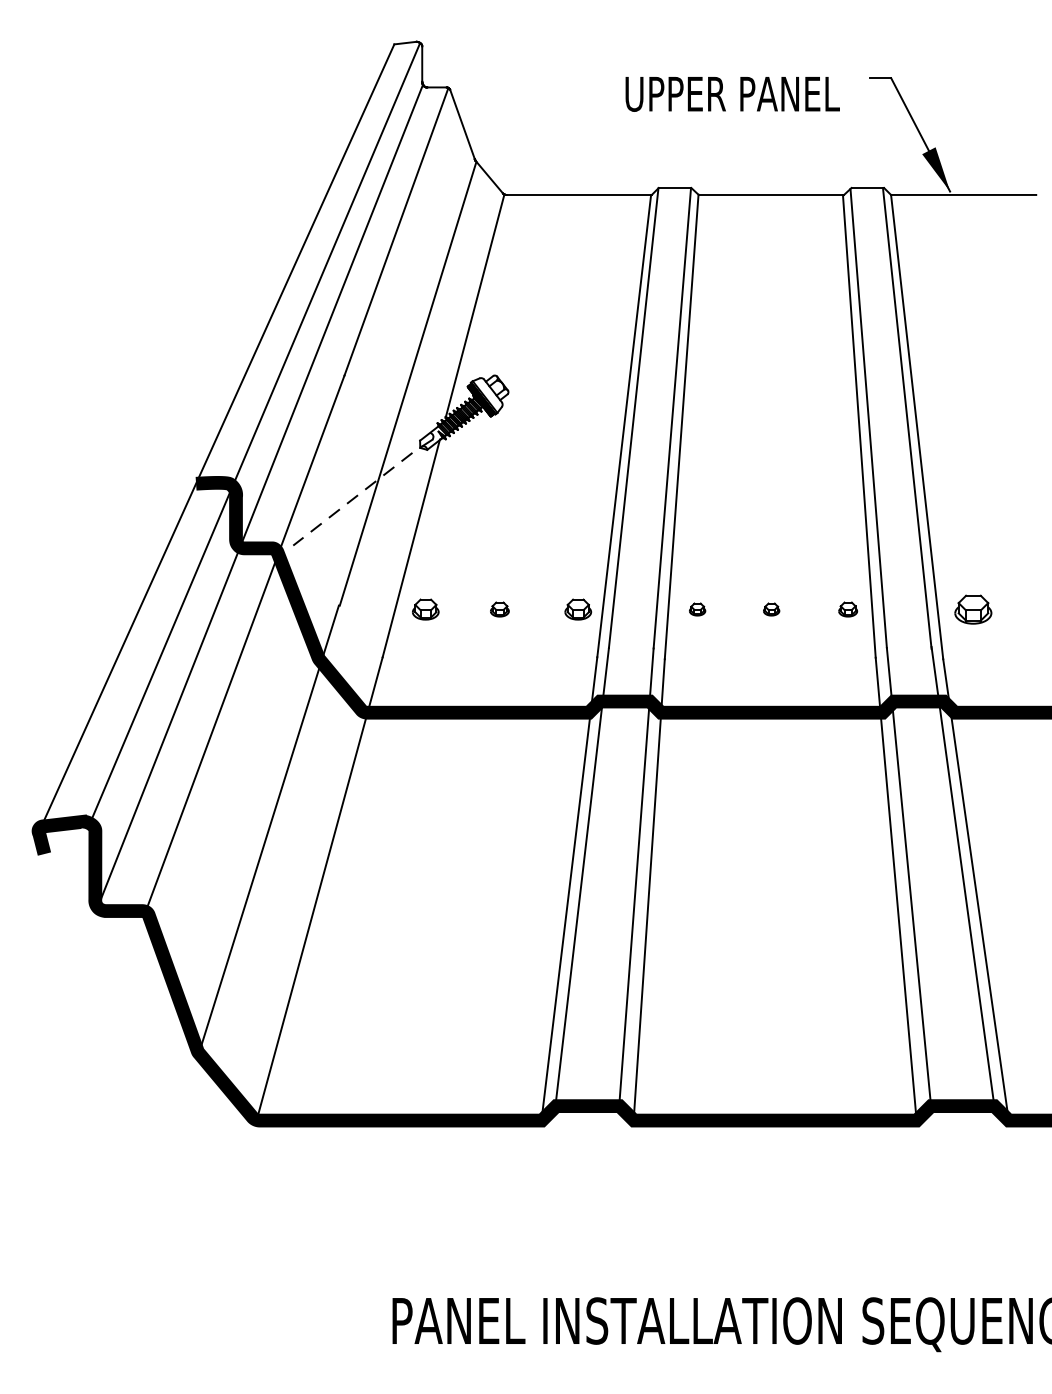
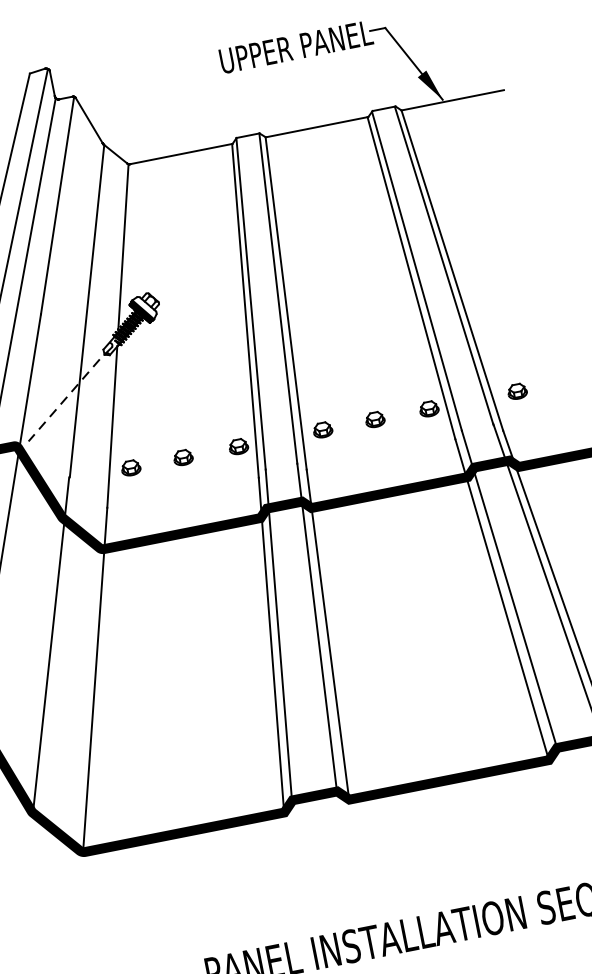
text: (732, 94) -> (296, 47), moved
part: (499, 609) -> (183, 457), size x1.43
part: (697, 609) -> (322, 430), size x1.67
part: (771, 609) -> (375, 419), size x1.67
part: (847, 609) -> (428, 409), size x1.43
part: (972, 609) -> (516, 391), size x0.71

